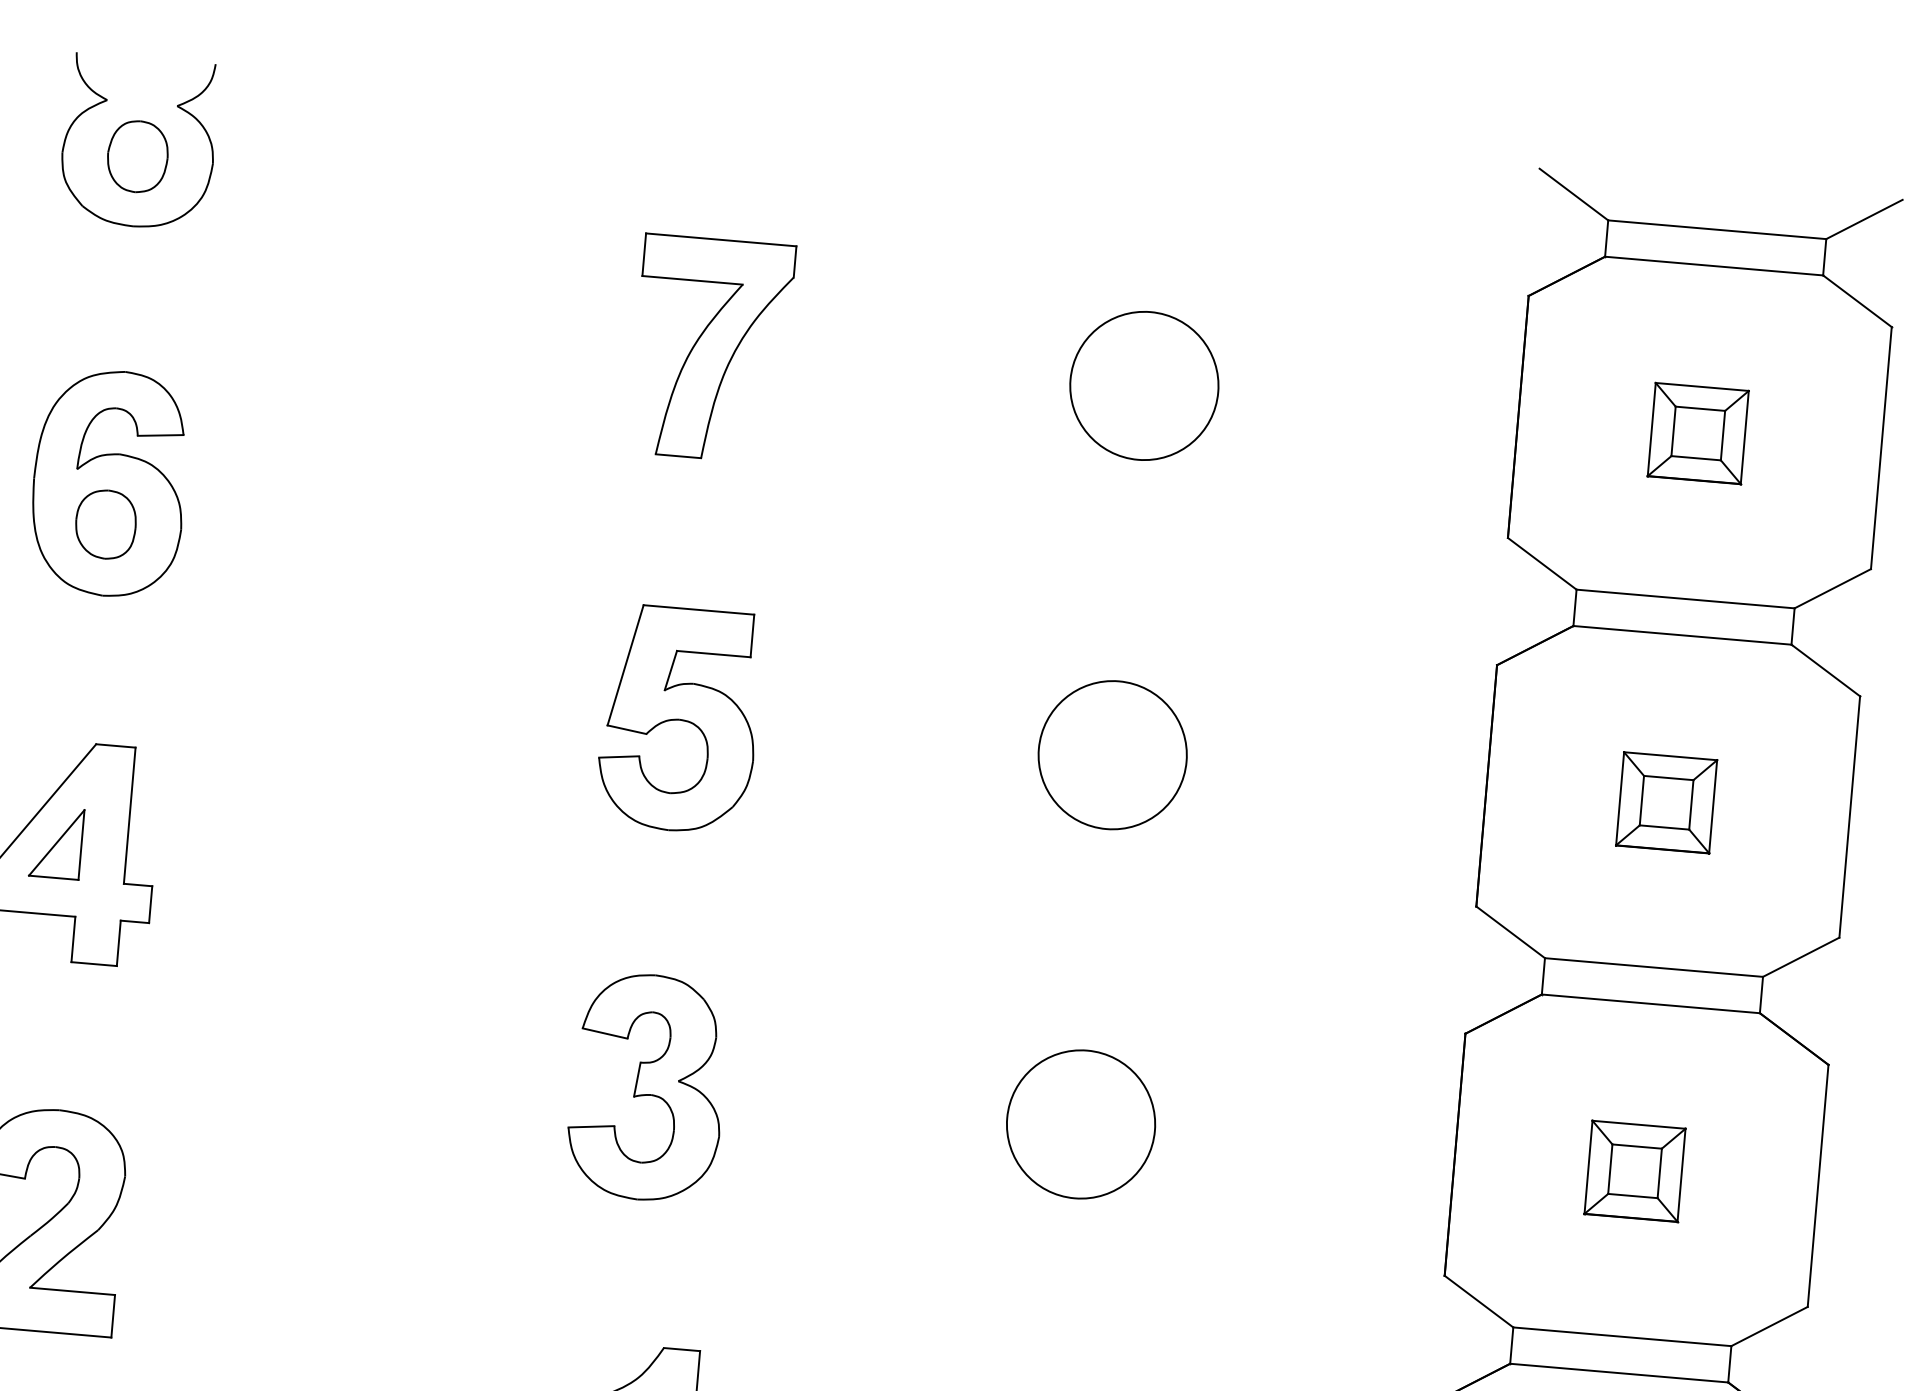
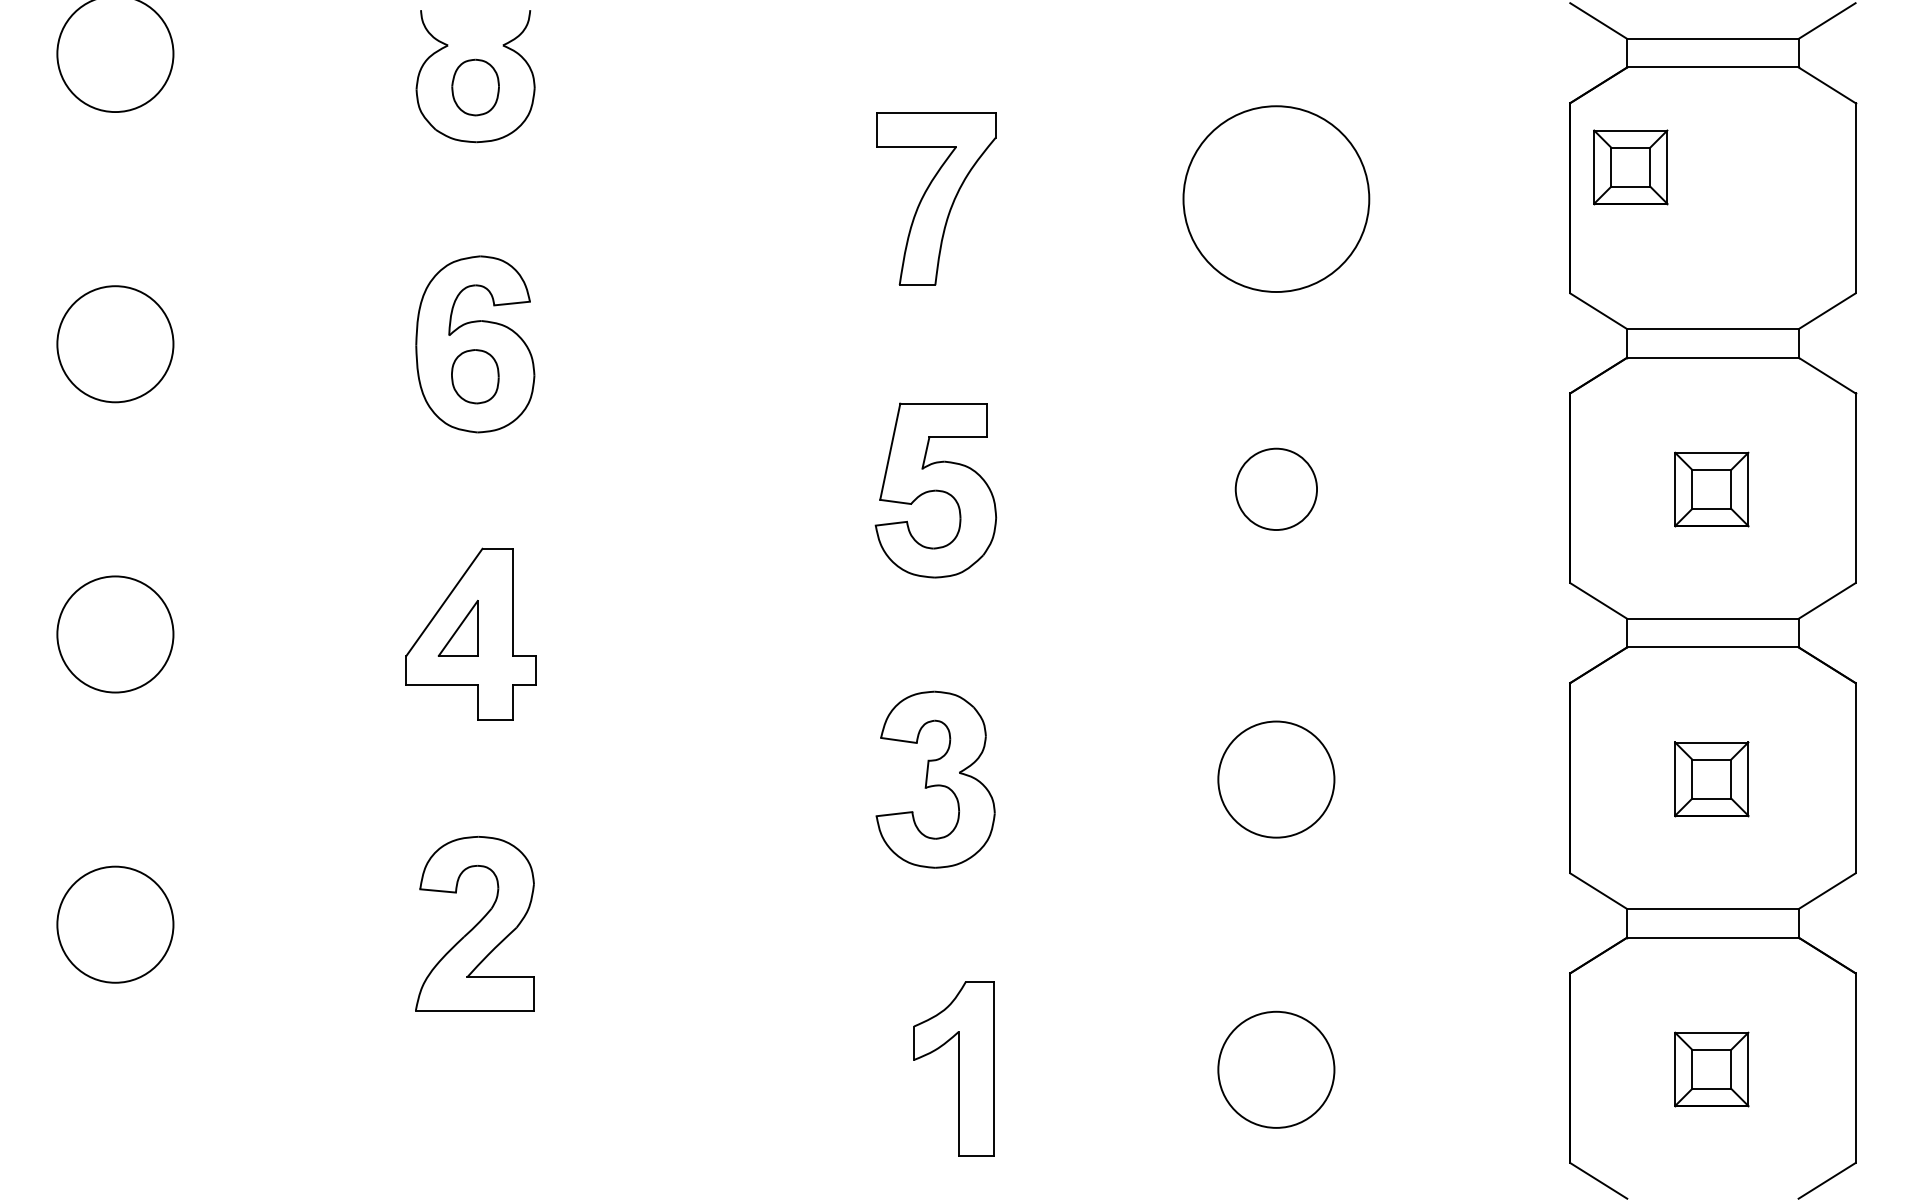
circle: (1144, 386) -> (1276, 199), size x1.6
part: (1697, 433) -> (1630, 167), moved
circle: (1112, 755) -> (1276, 489), size x0.7

